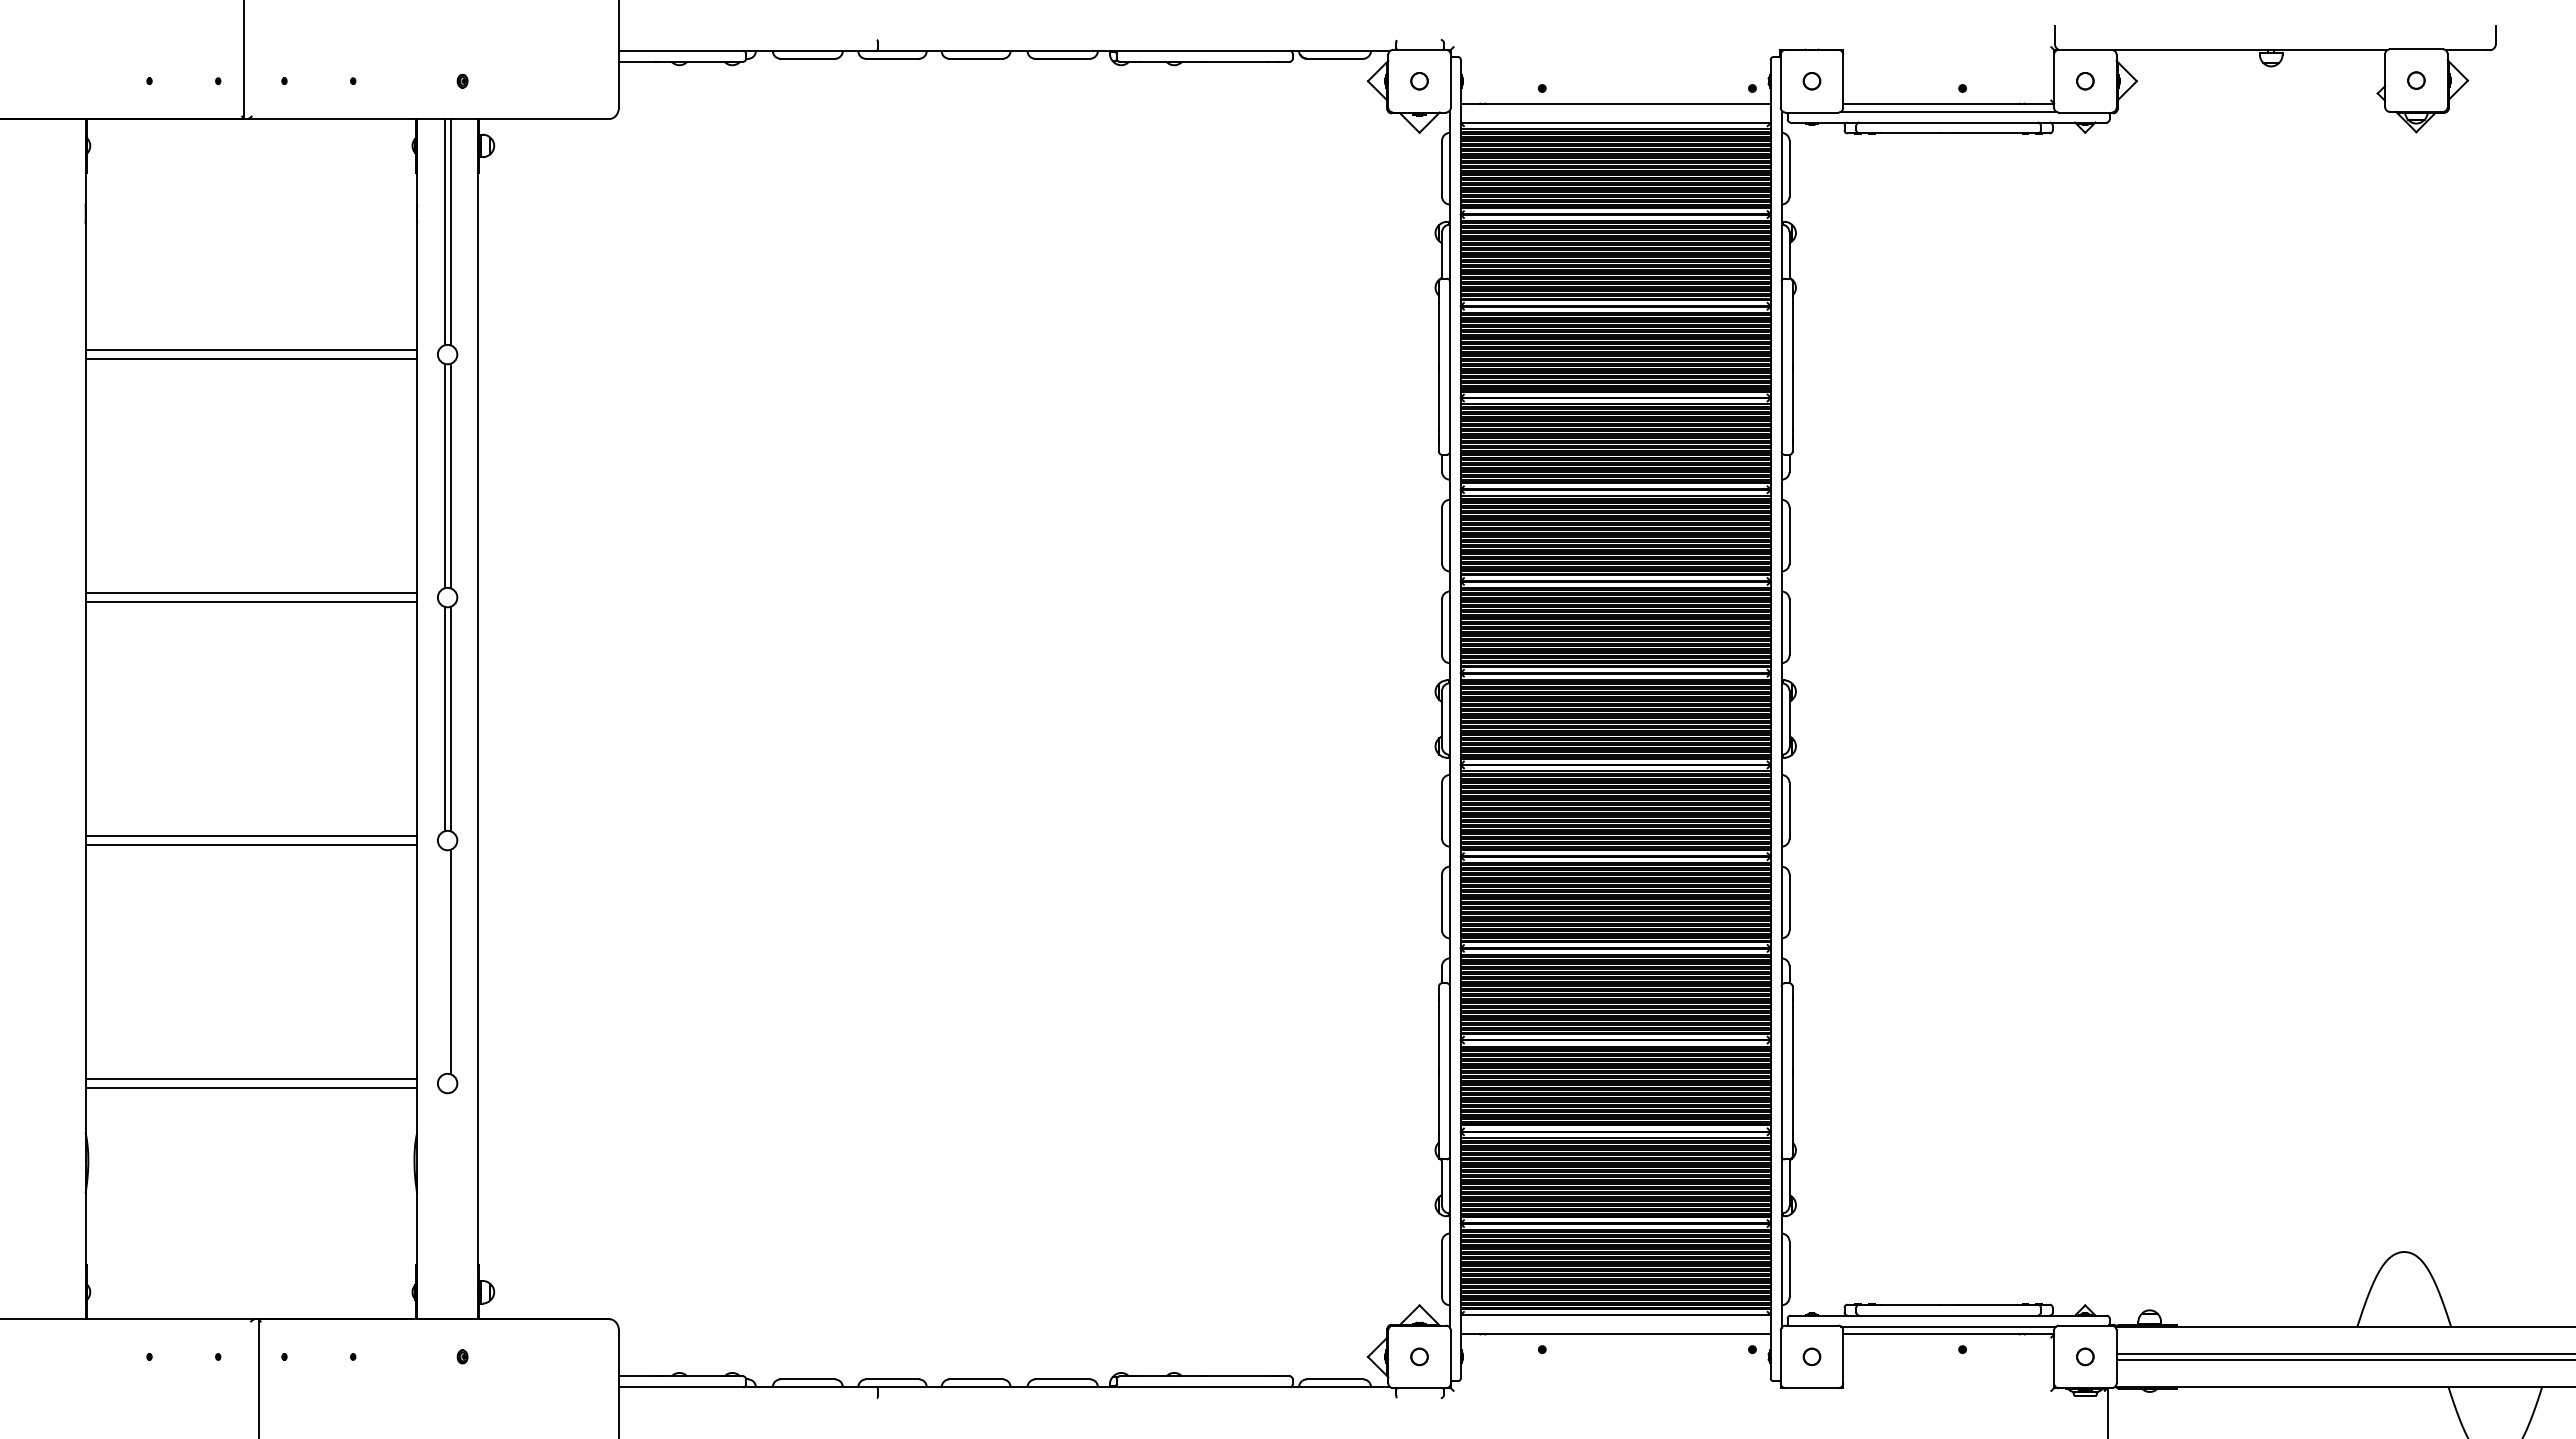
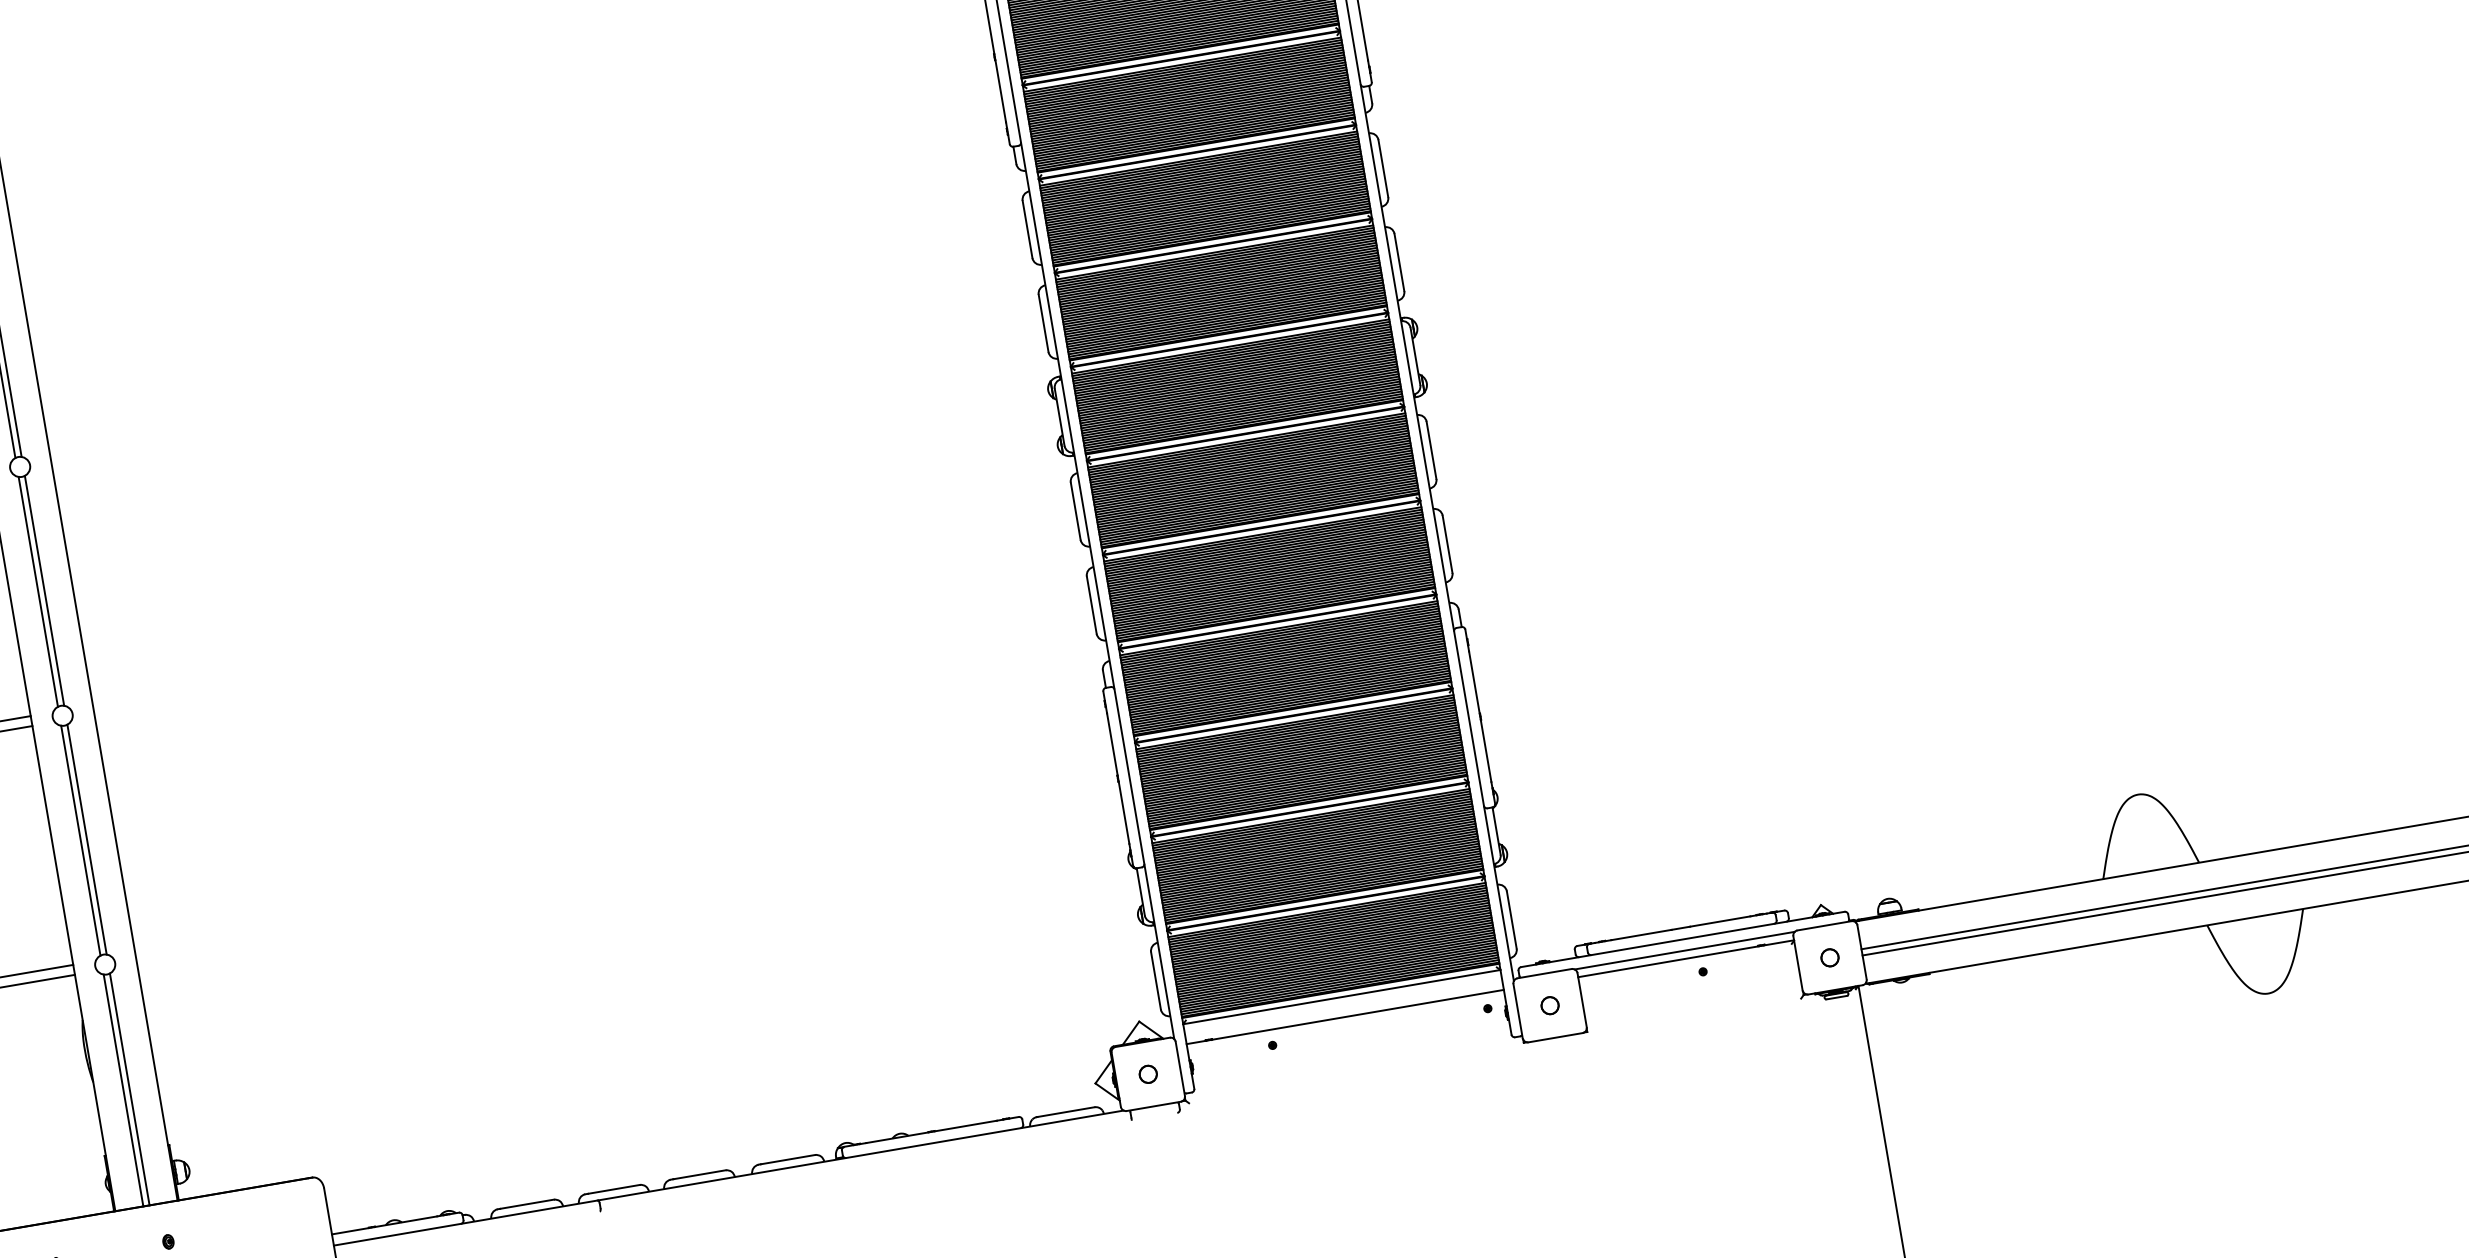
line: (444, 961) -> (80, 840), added
line: (444, 1205) -> (123, 1089), added
line: (450, 1205) -> (129, 1088), added

